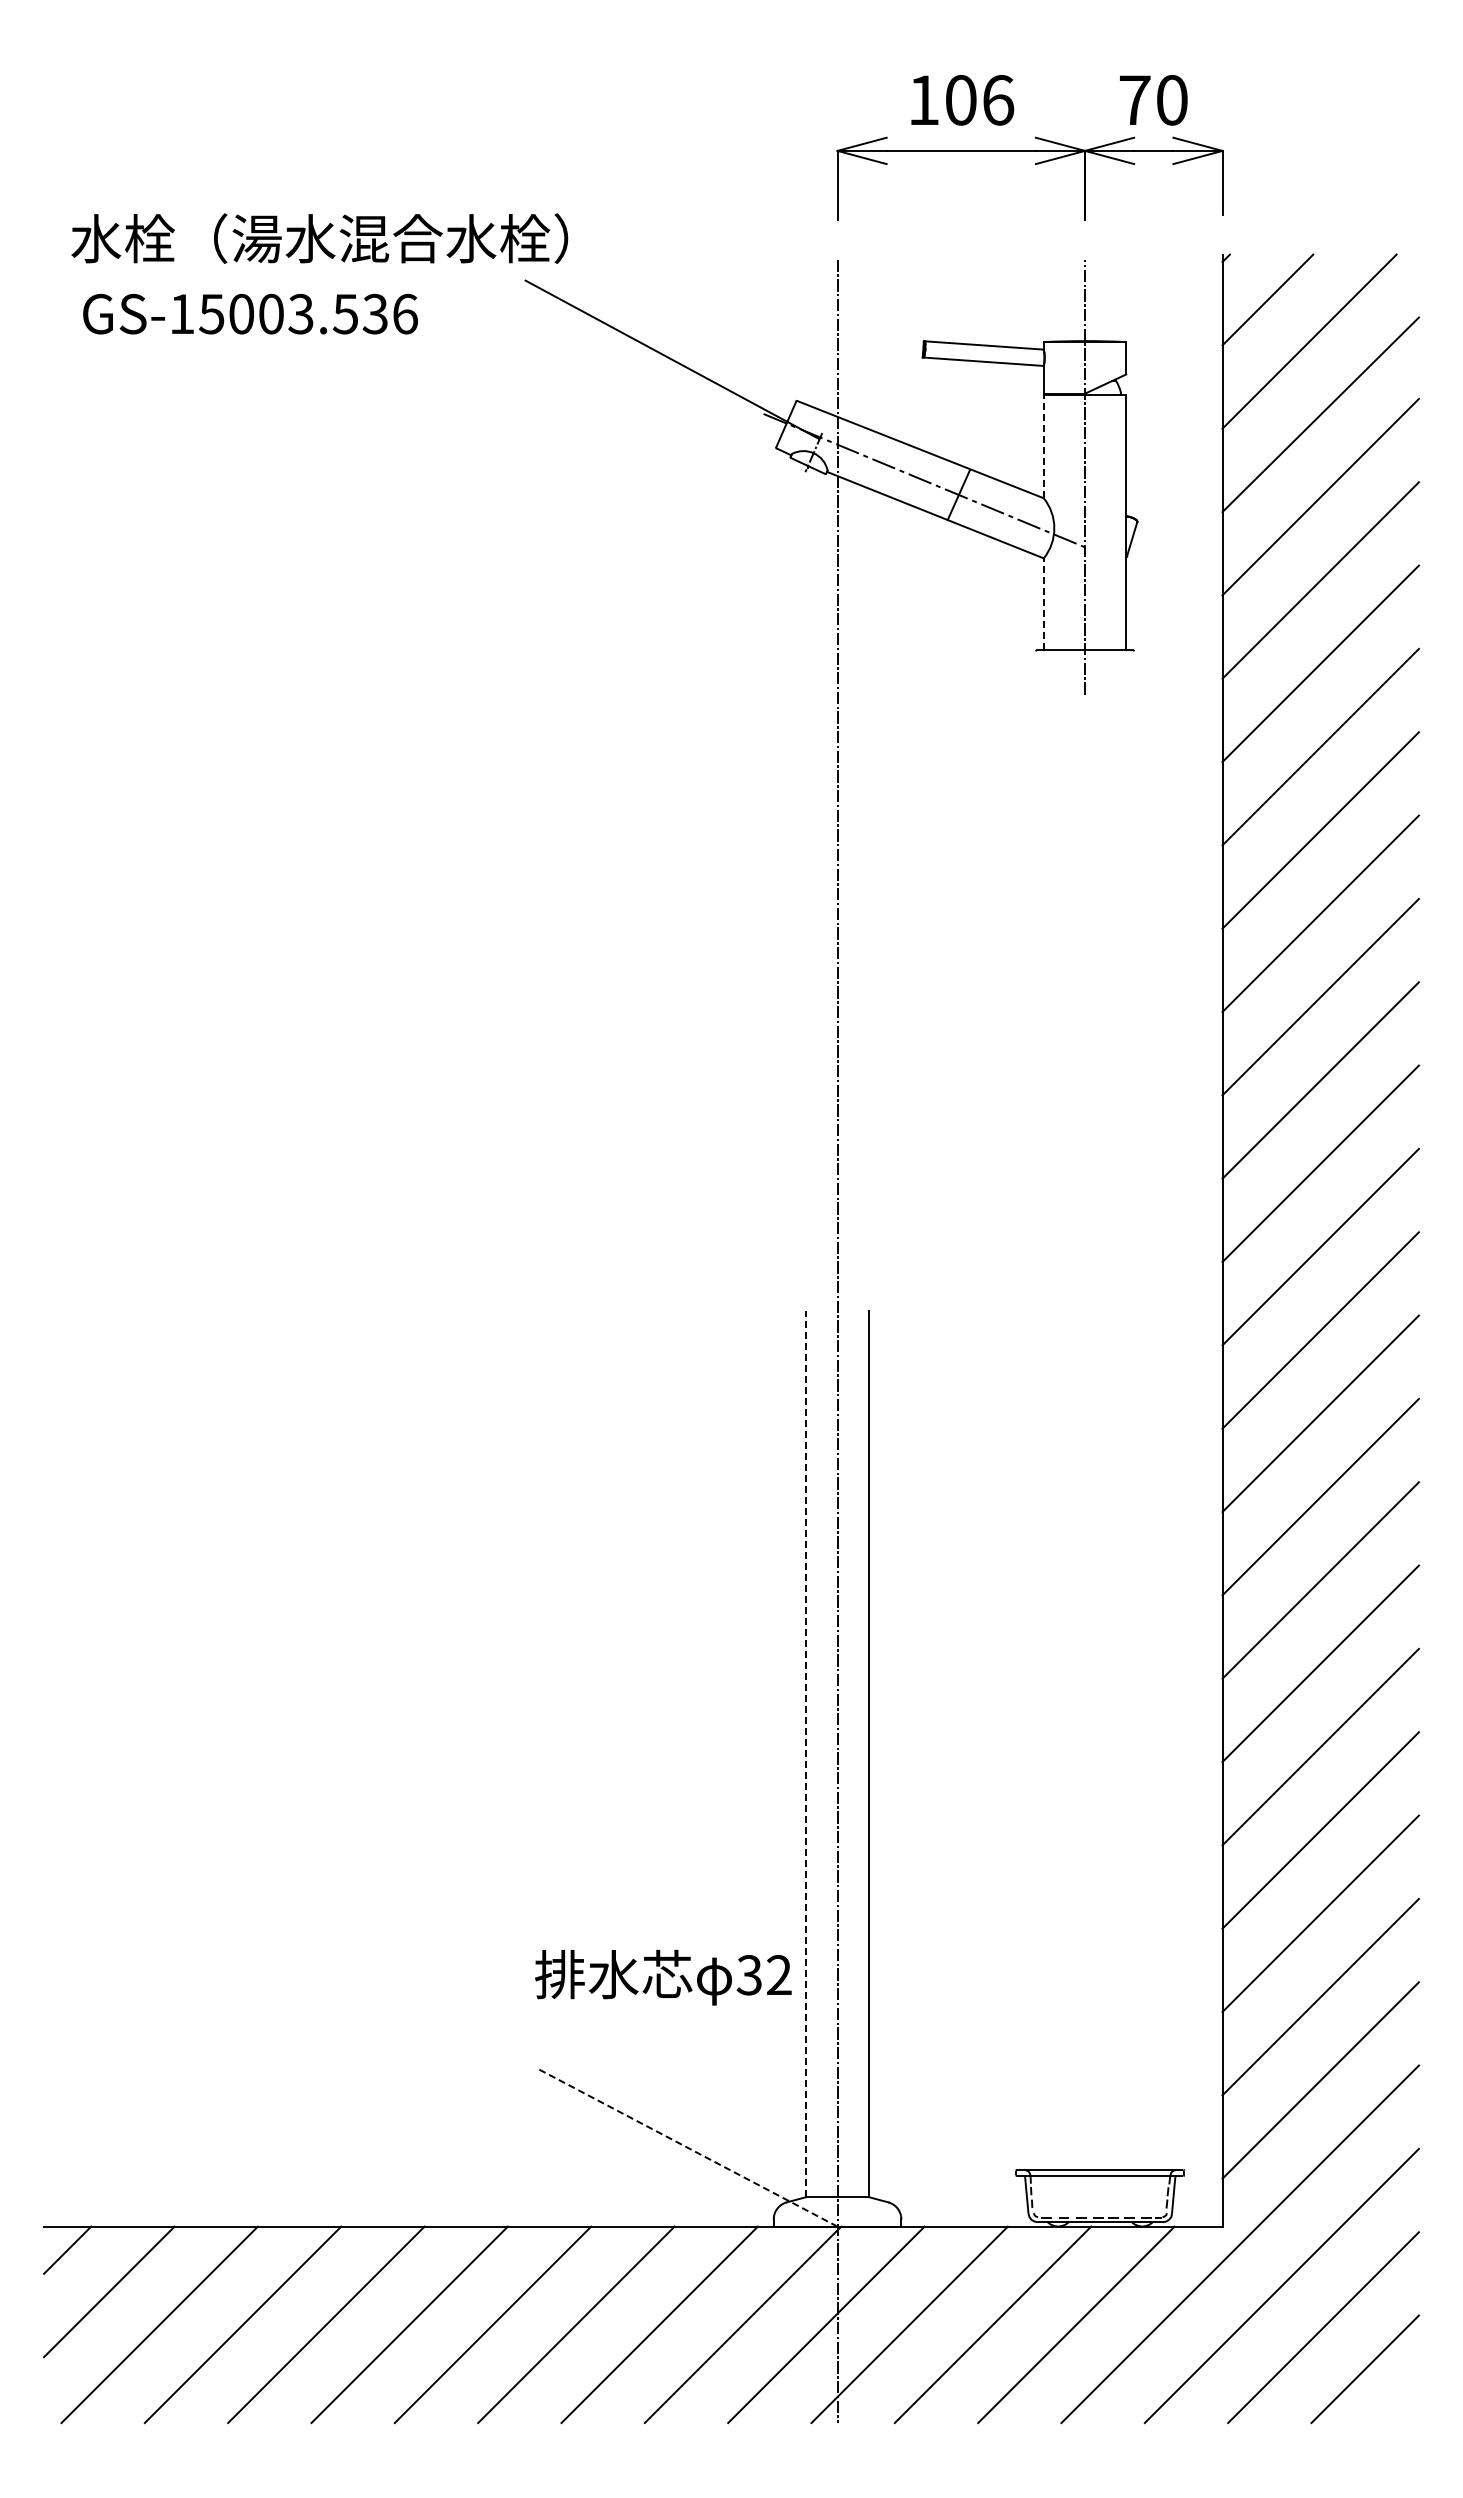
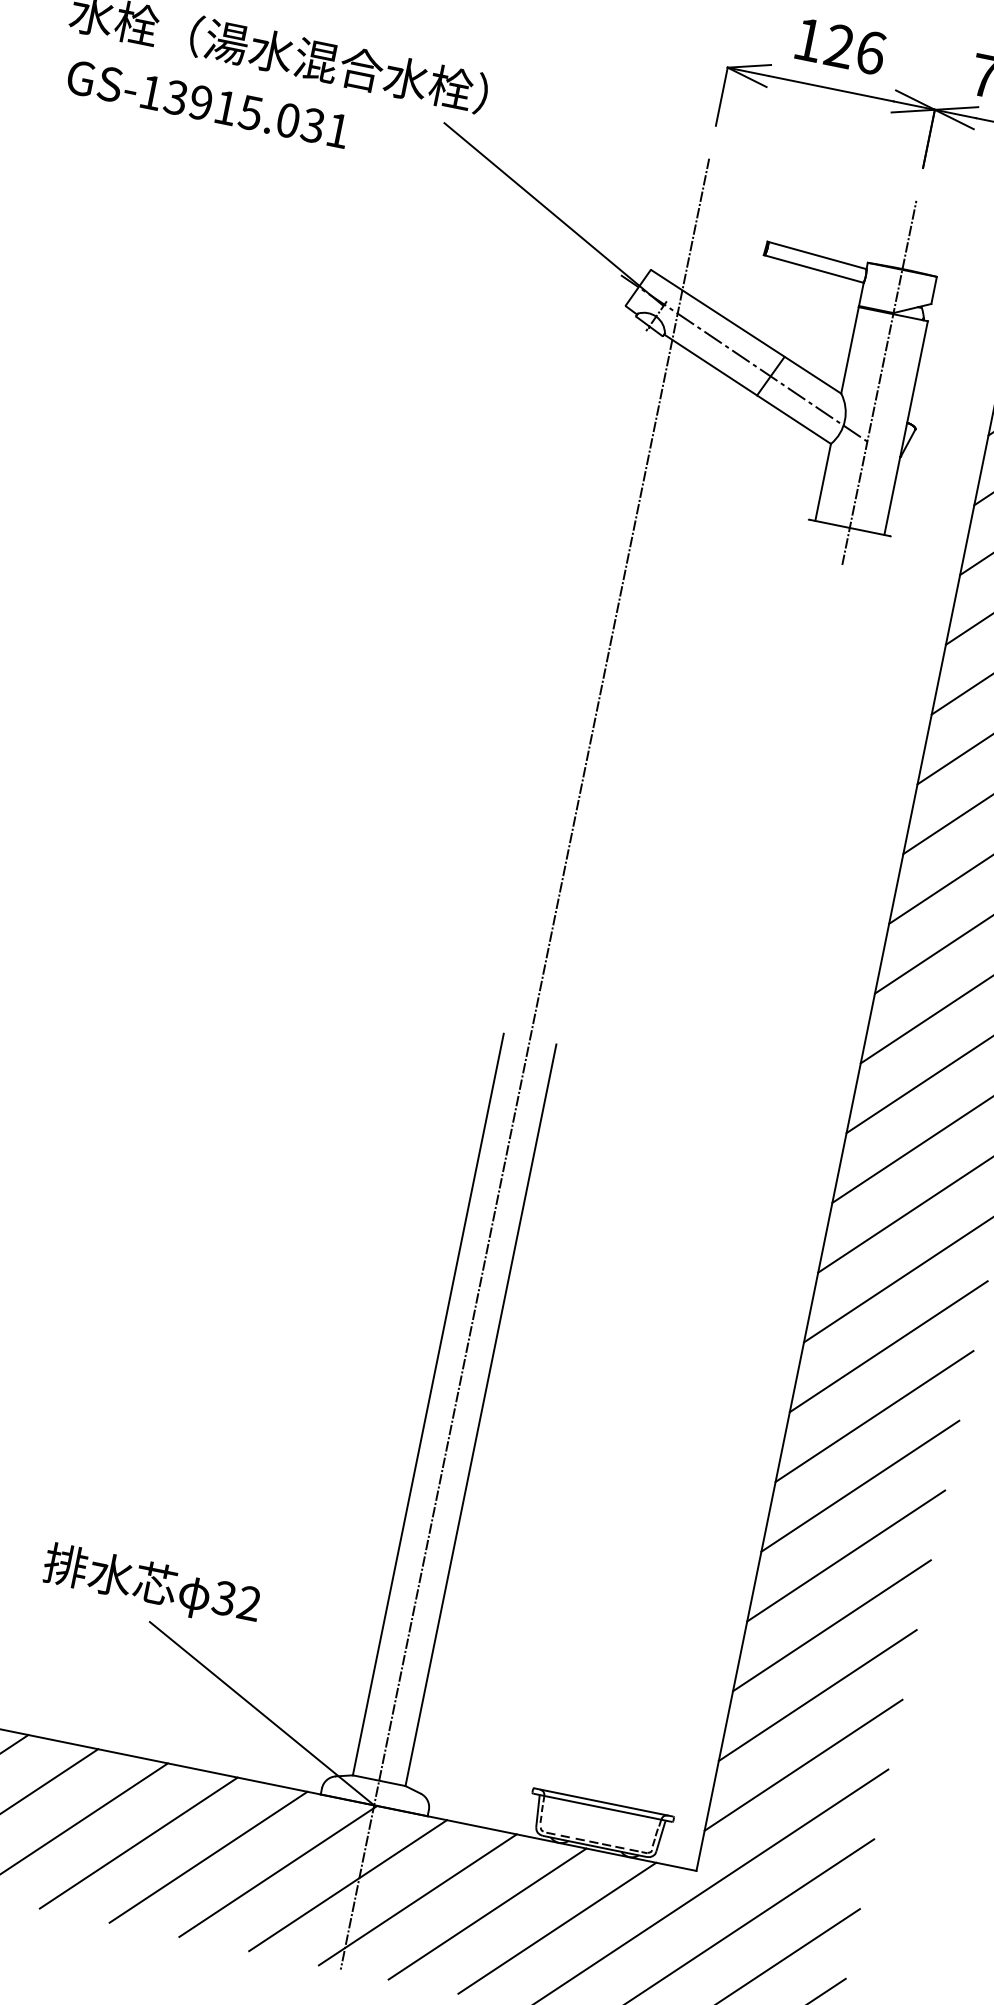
text: (960, 100) -> (839, 46), 106 -> 126
text: (308, 313) -> (257, 113), GS-15003.536 -> GS-13915.031
line: (1043, 446) -> (849, 350), dashed -> solid
line: (1043, 604) -> (822, 482), dashed -> solid
line: (806, 1754) -> (428, 1404), dashed -> solid
text: (663, 1977) -> (152, 1585), moved
line: (687, 2147) -> (262, 1713), dashed -> solid

